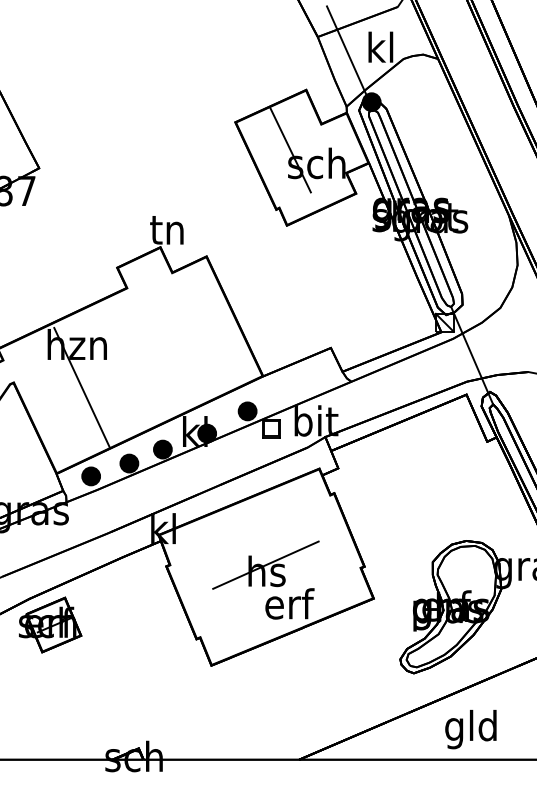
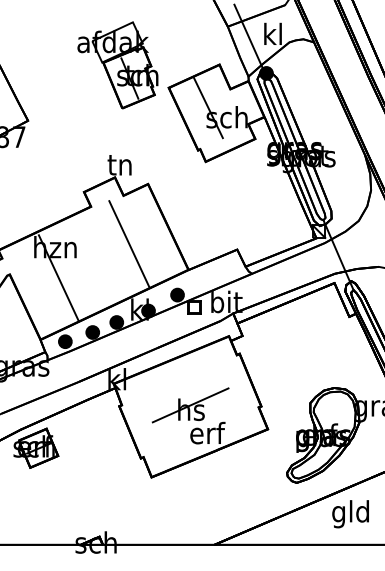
part: (163, 91) -> (117, 65), added
line: (180, 340) -> (129, 244), added
text: (470, 729) -> (350, 514), moved

